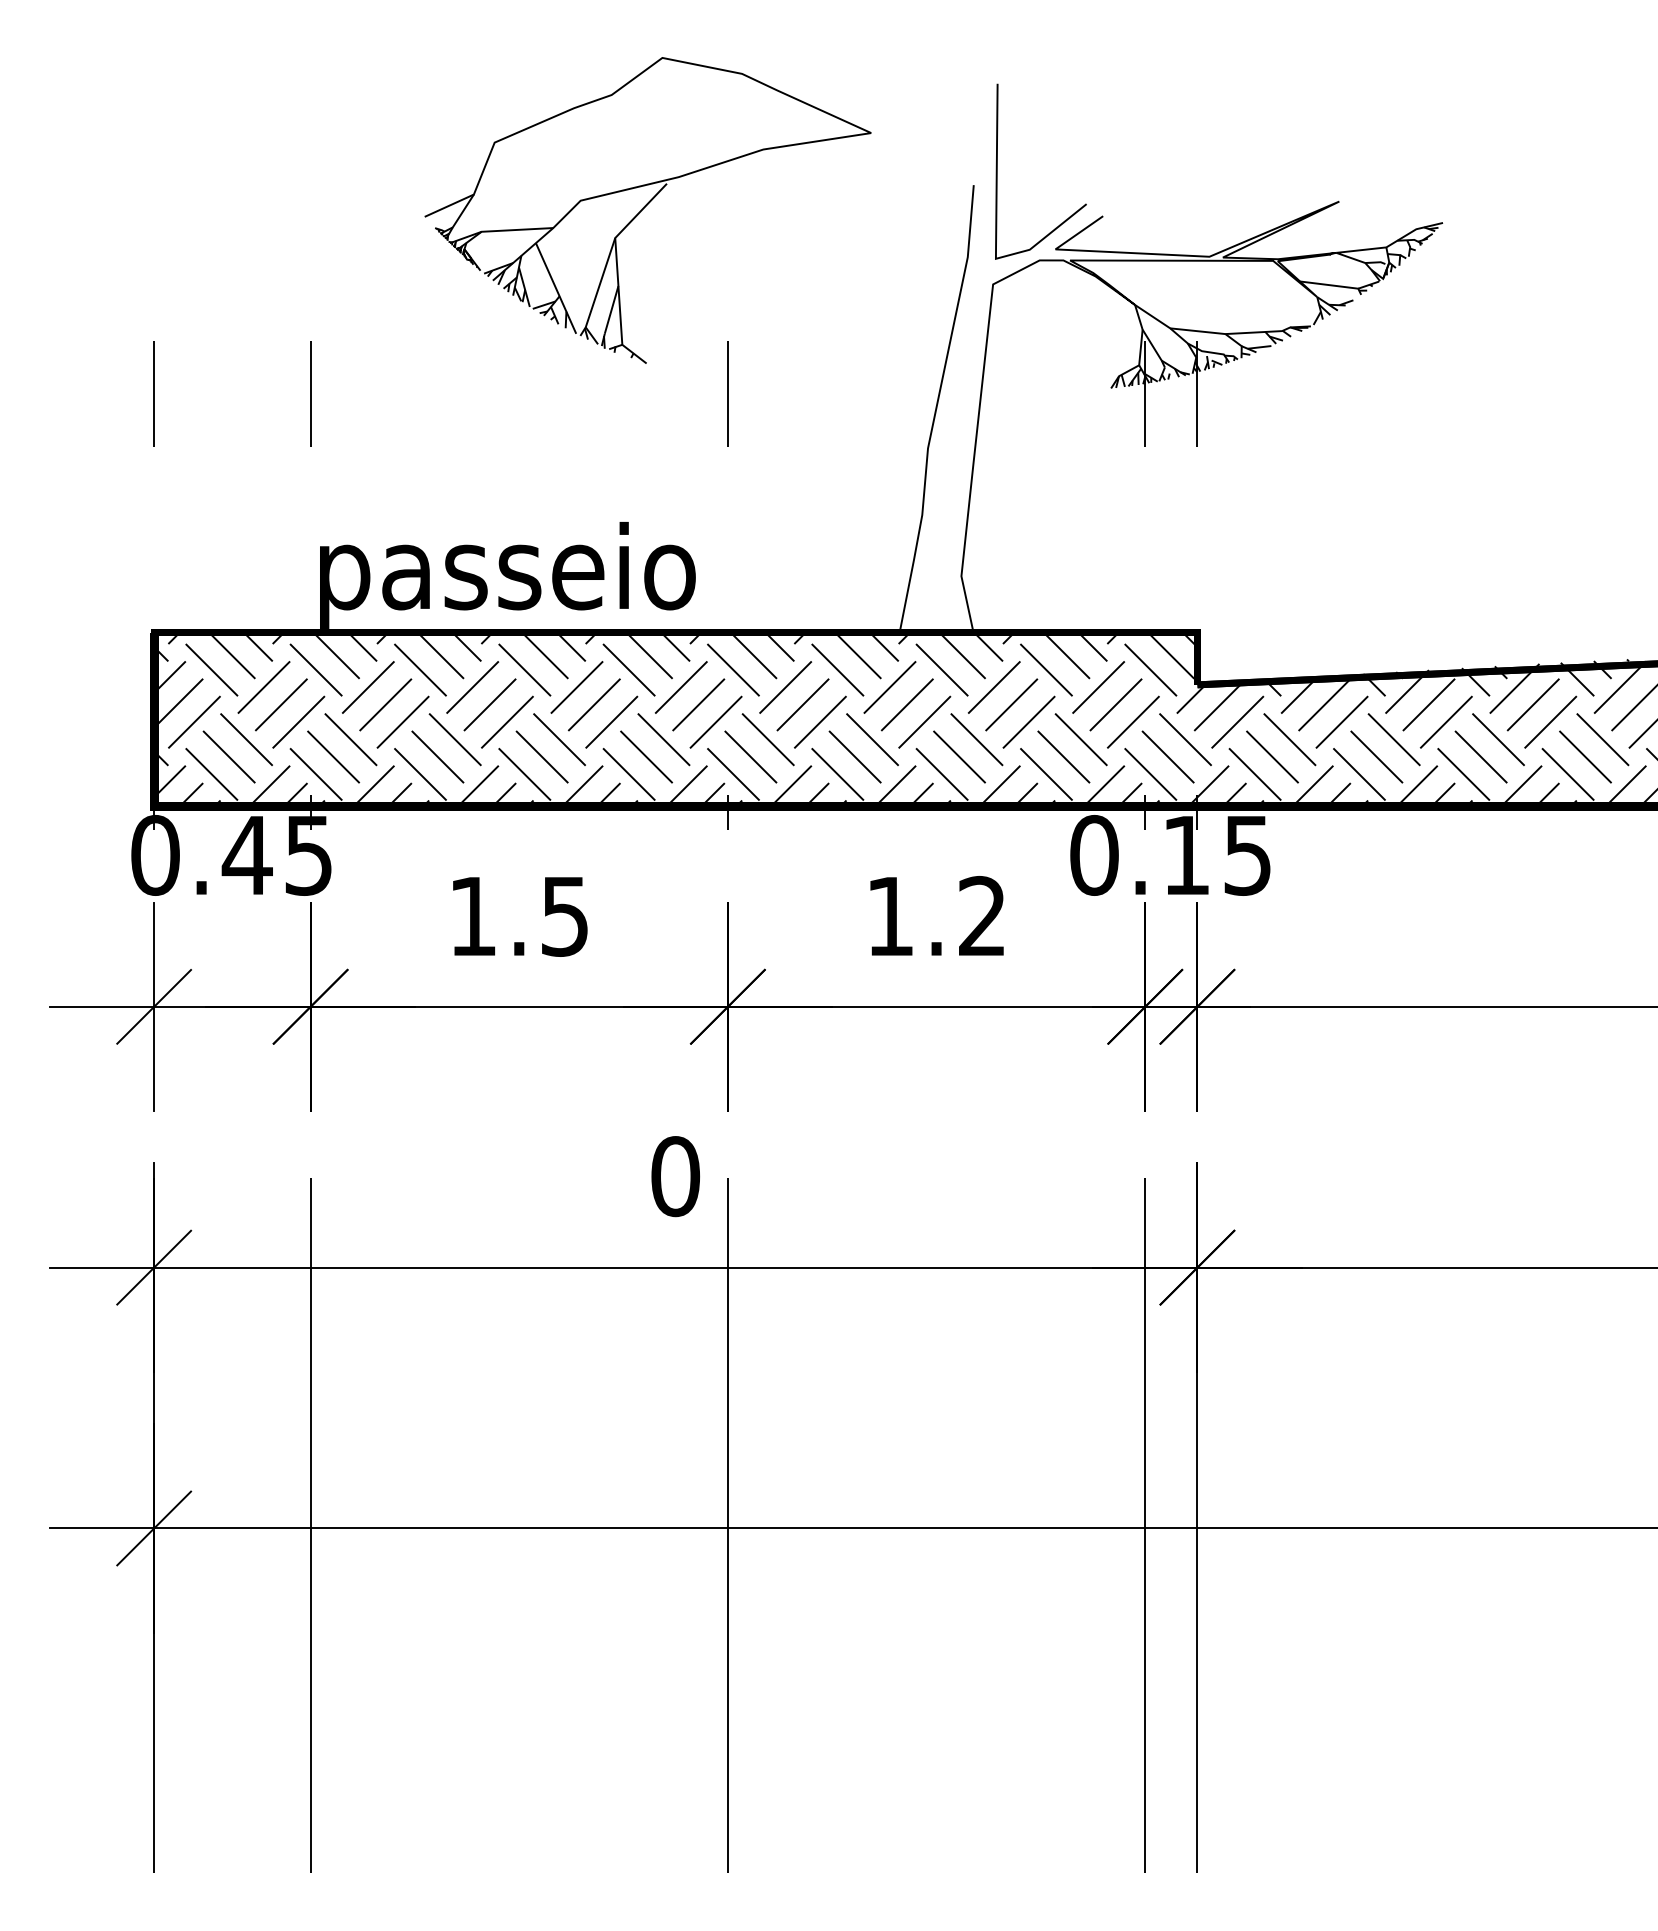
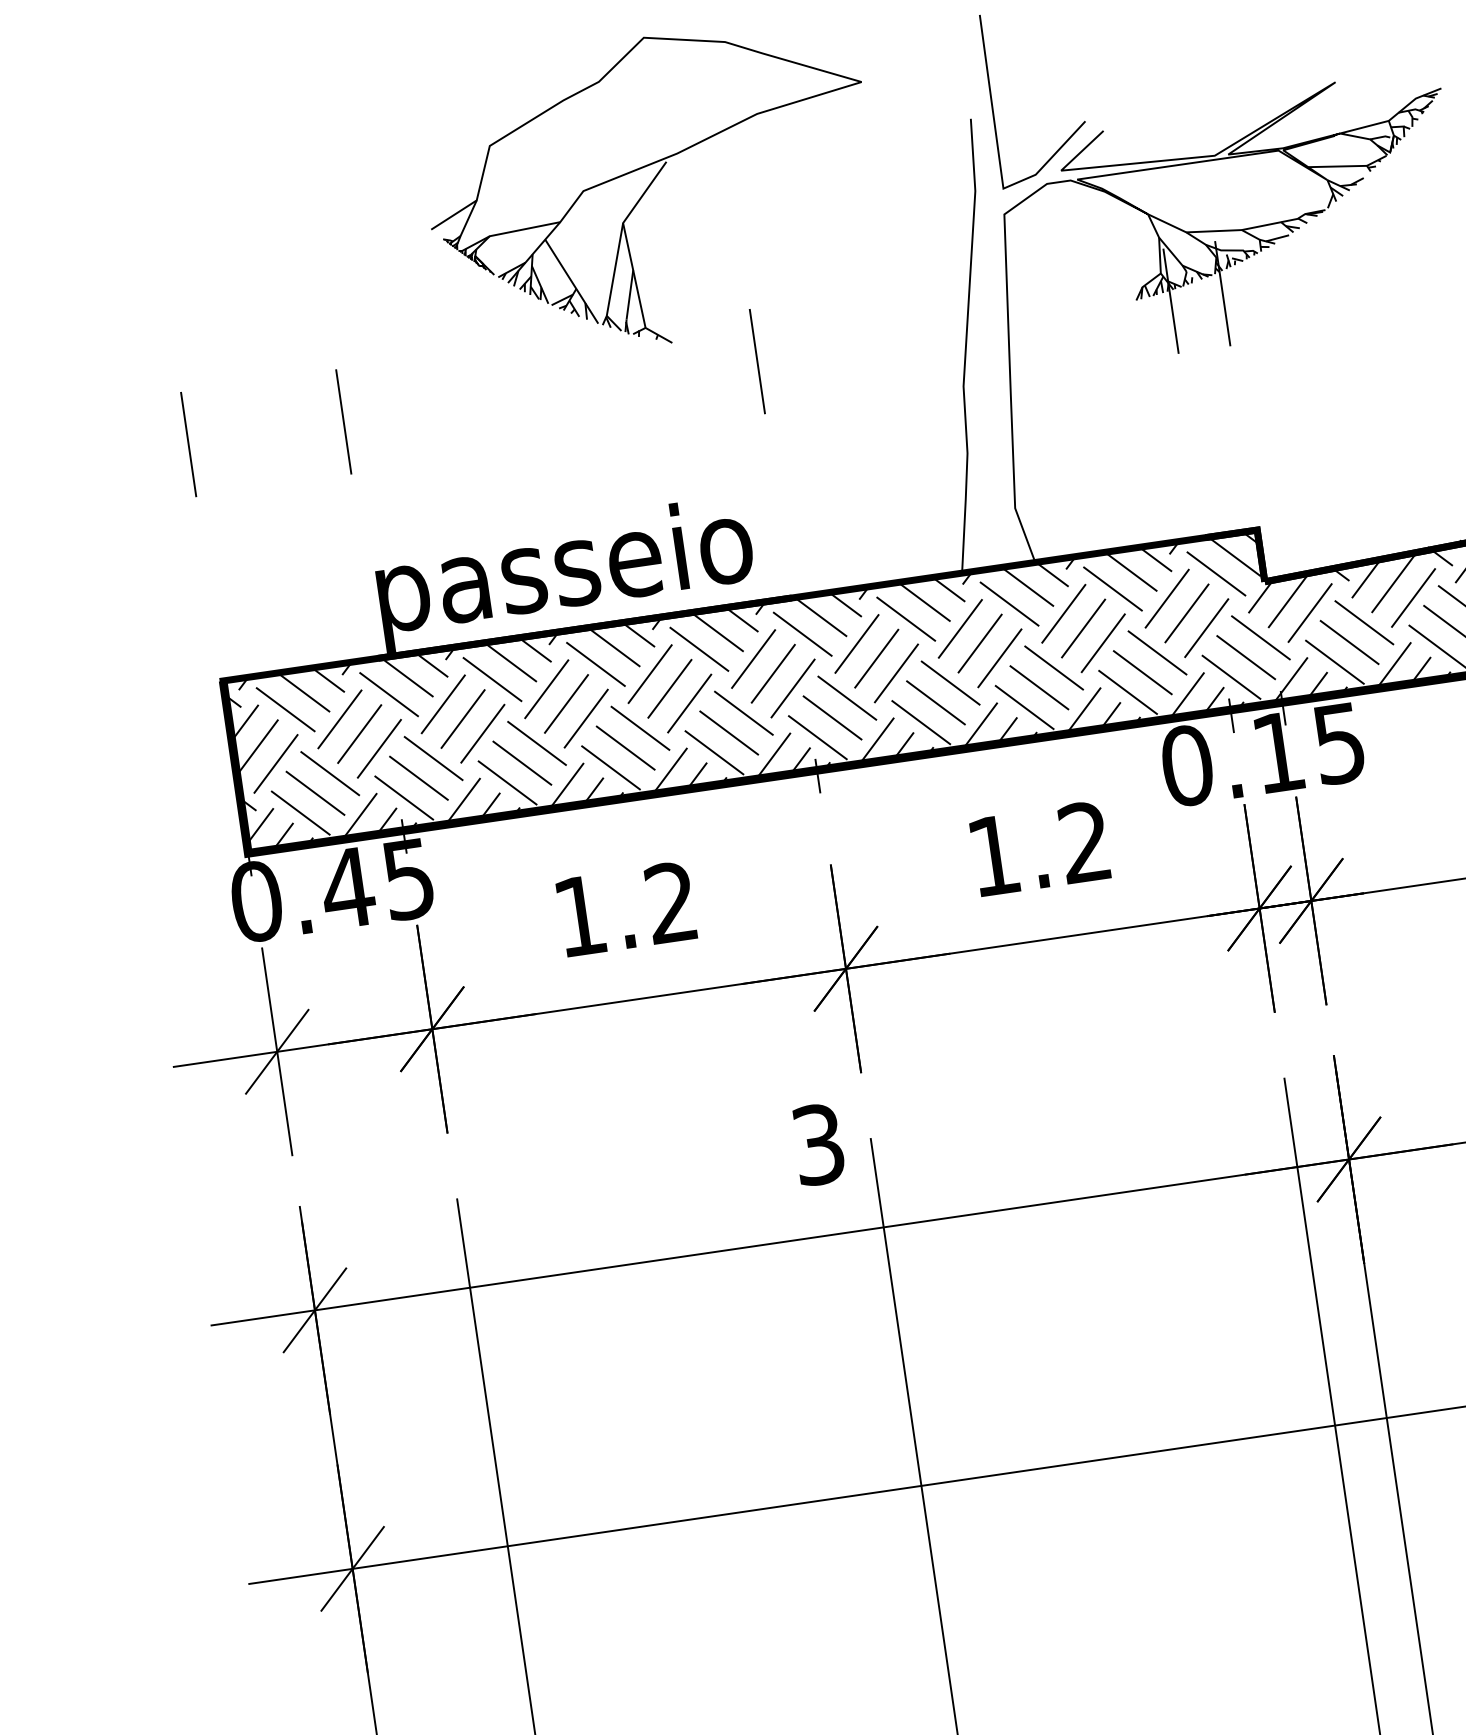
text: (564, 916) -> (670, 902), 1.5 -> 1.2
text: (675, 1176) -> (818, 1144), 0 -> 3

